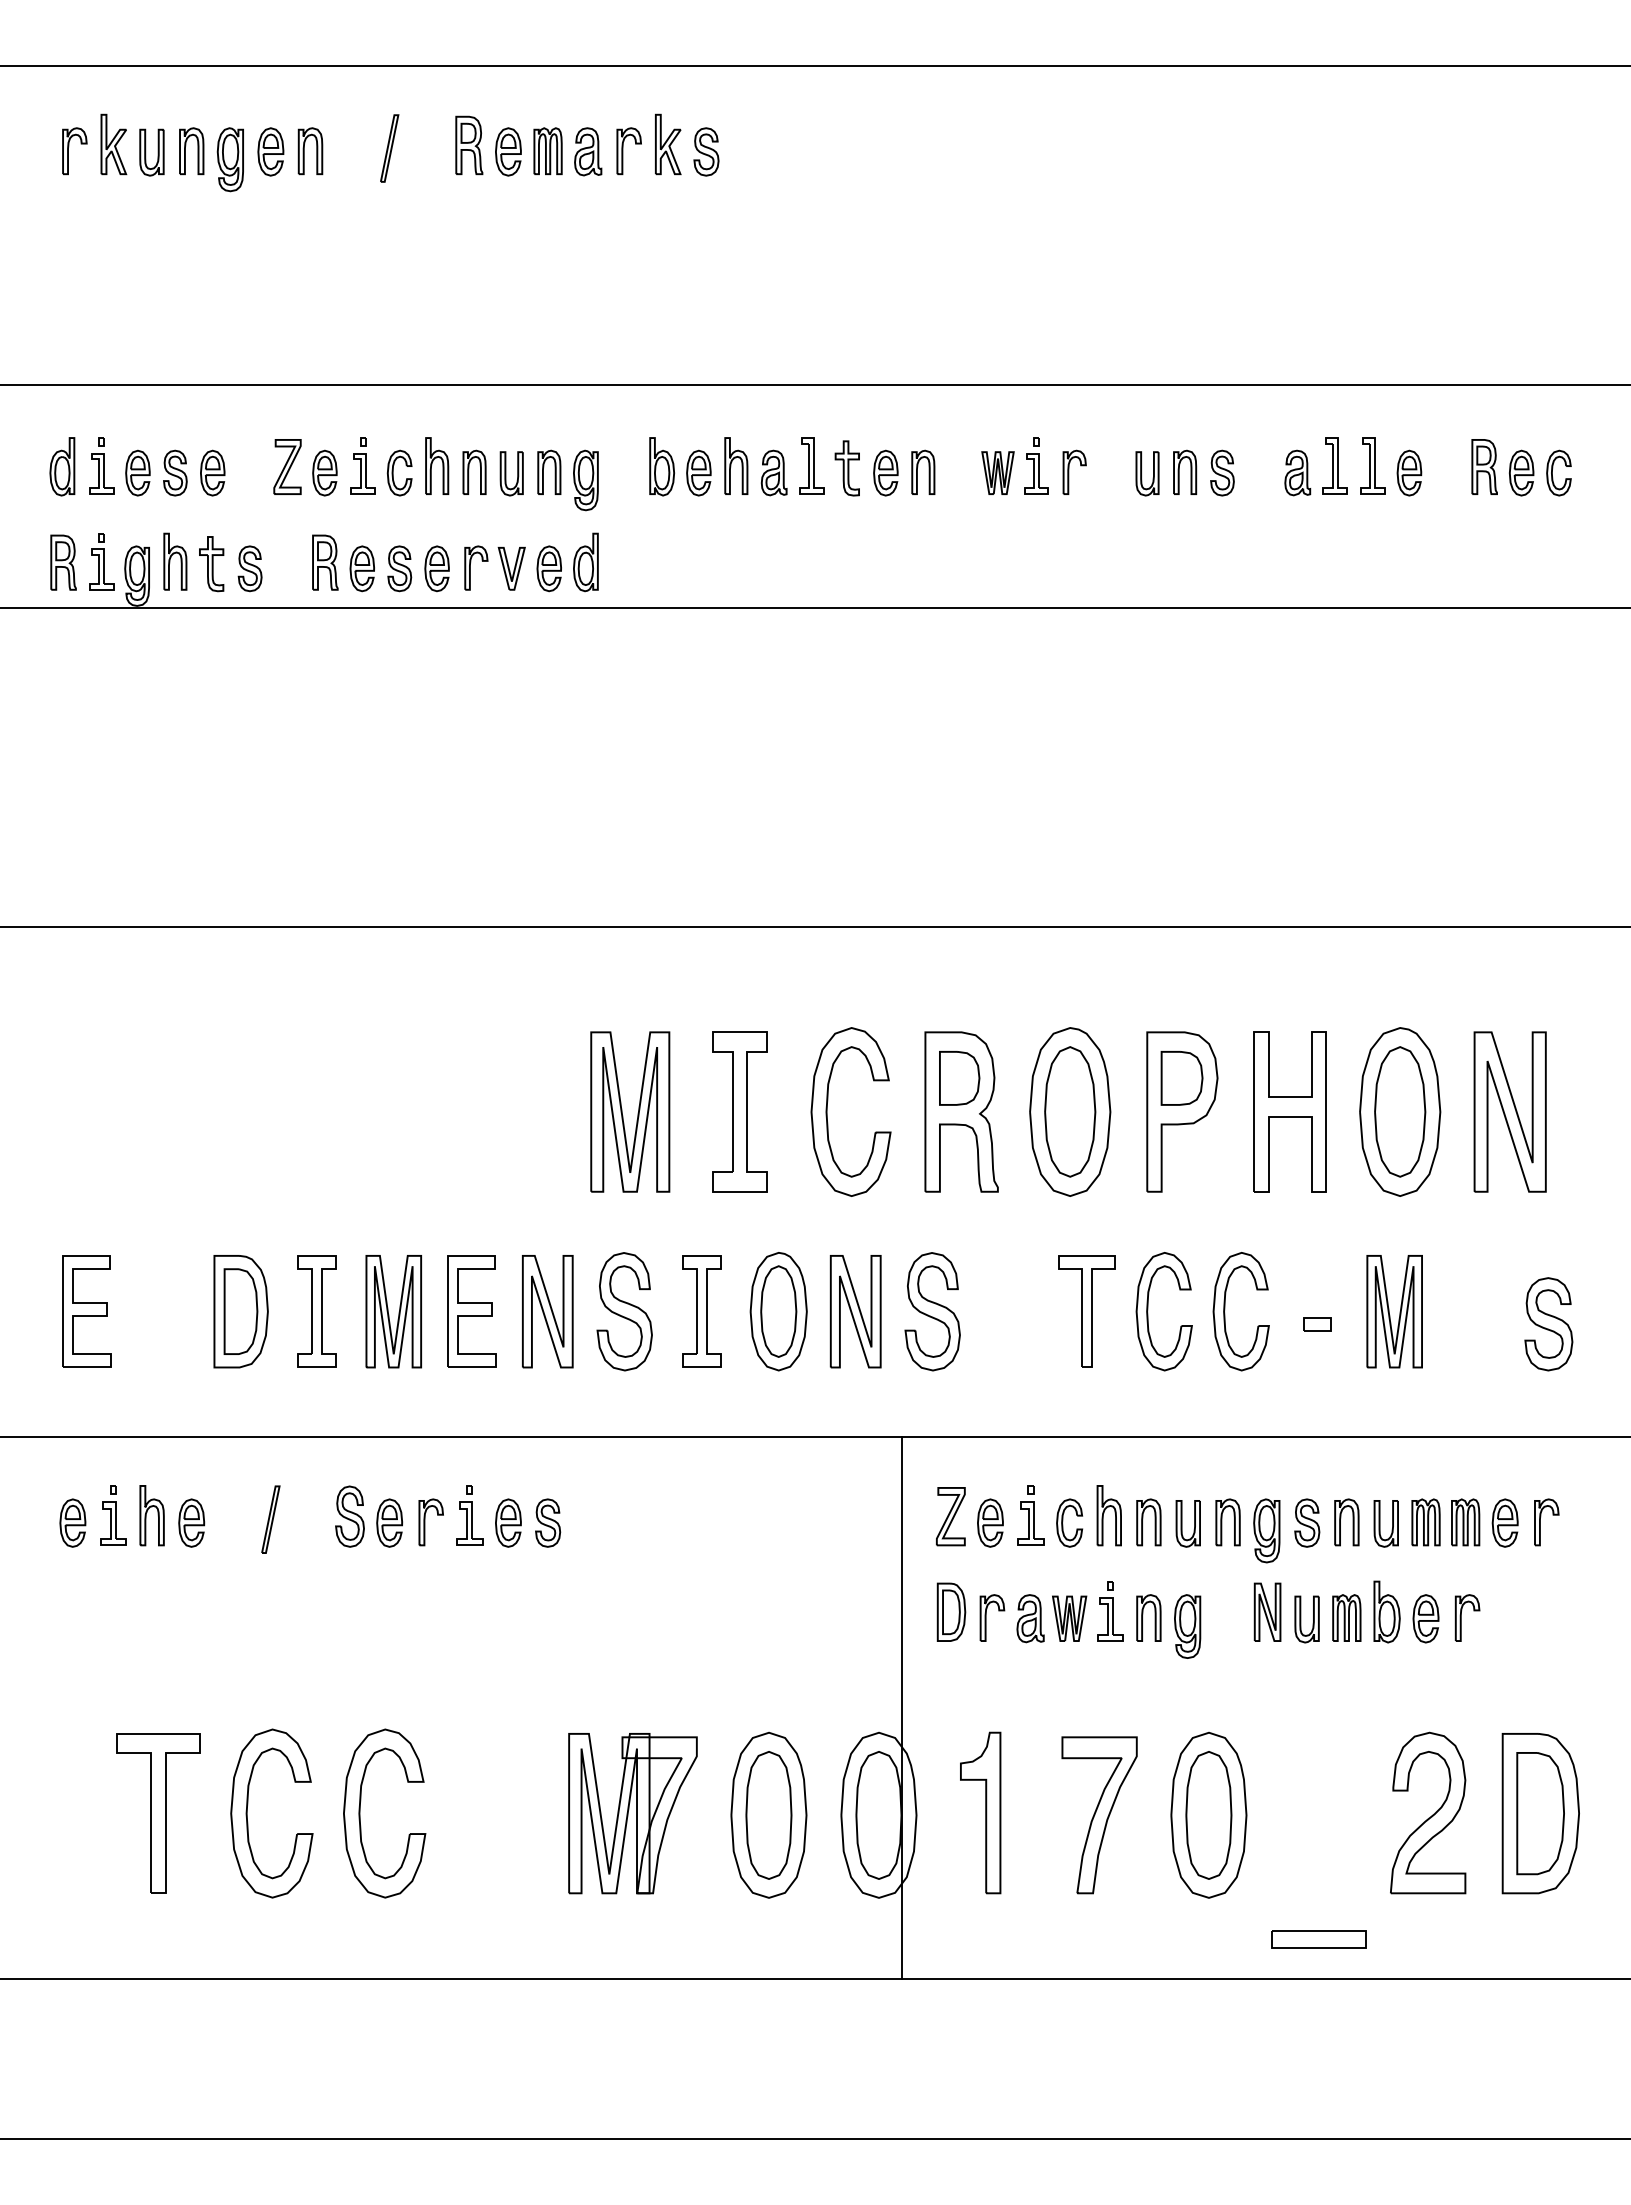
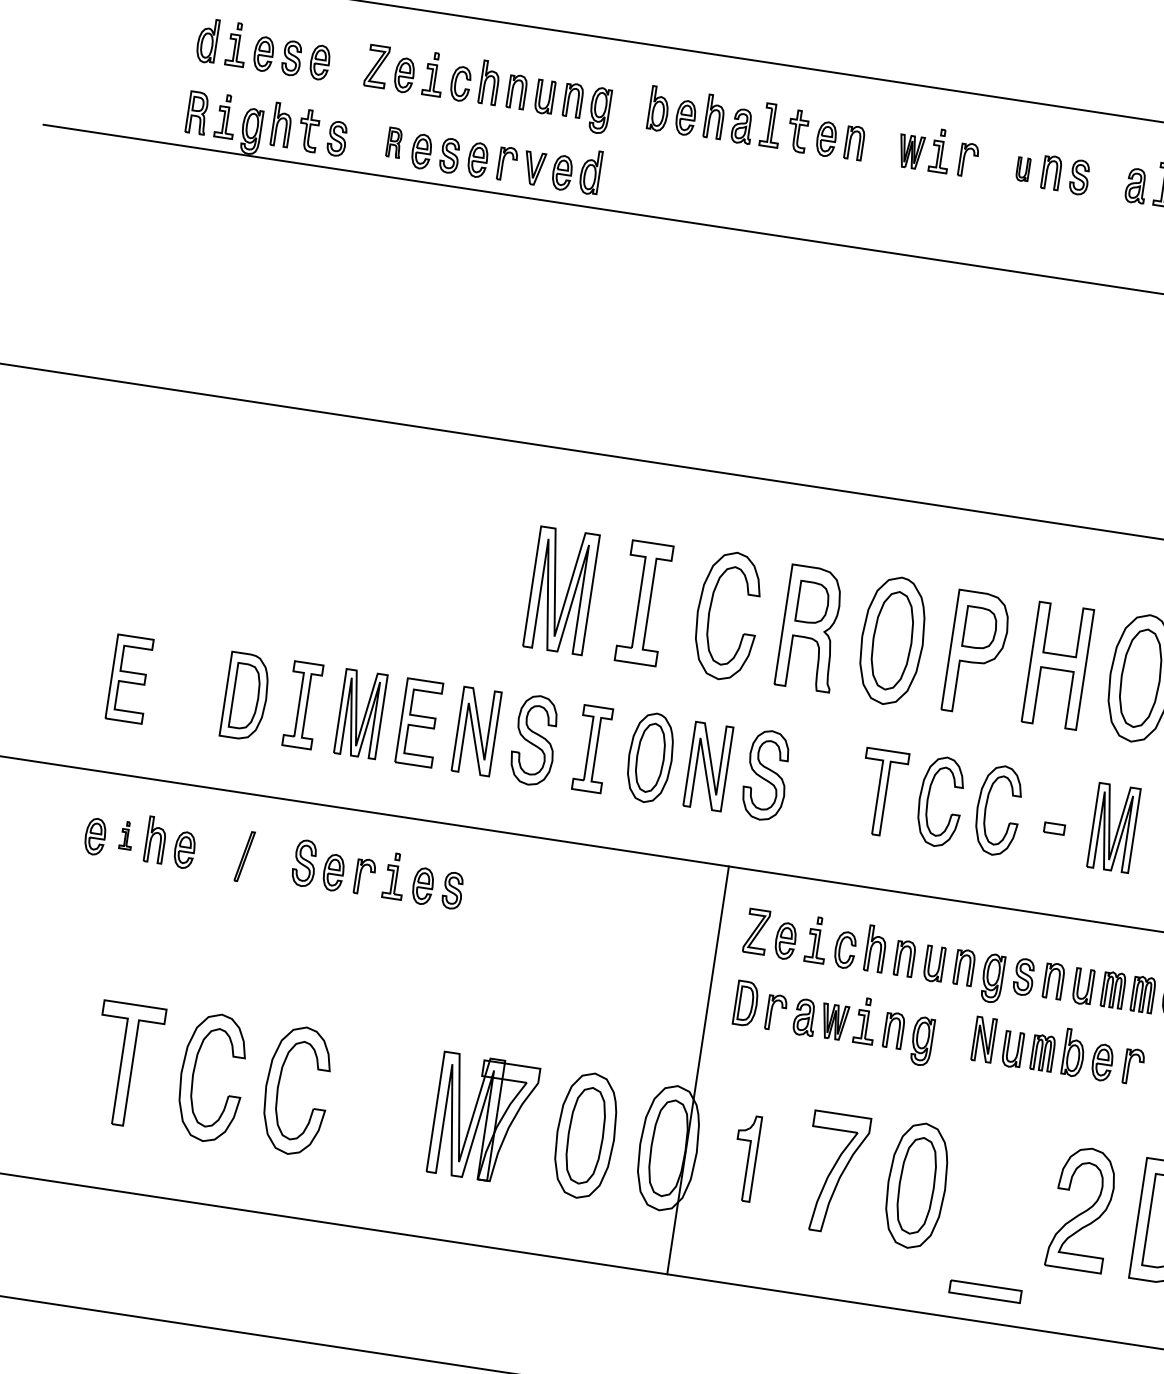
part: (1147, 473) -> (1023, 169), size x0.7
part: (325, 562) -> (394, 142), size x0.7
part: (113, 1515) -> (126, 835), size x0.6
part: (980, 1812) -> (745, 1157), size x0.7

